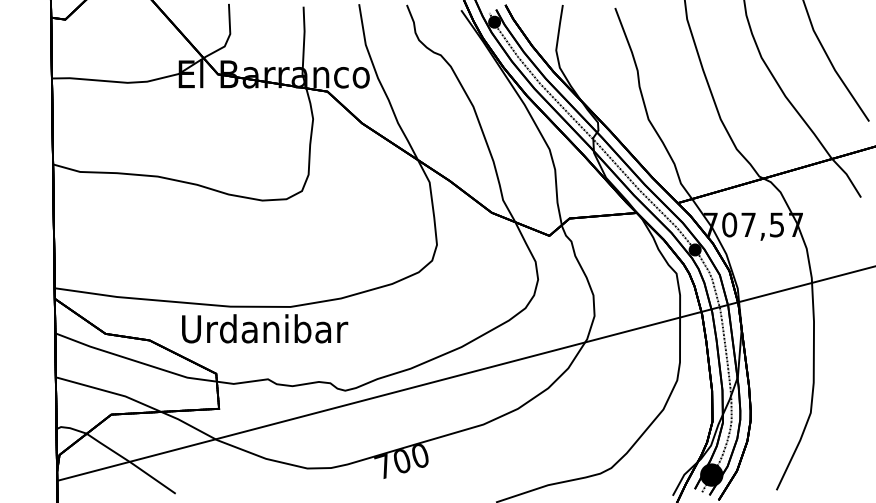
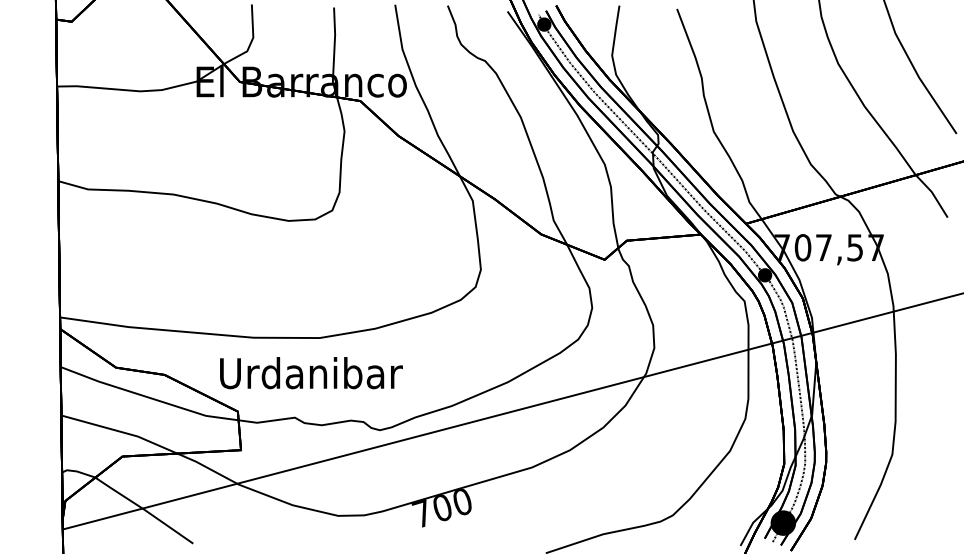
text: (265, 328) -> (311, 372), moved

